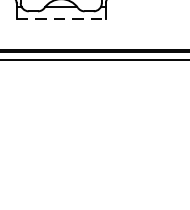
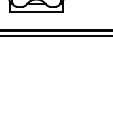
line: (61, 19) -> (36, 11), dashed -> solid

